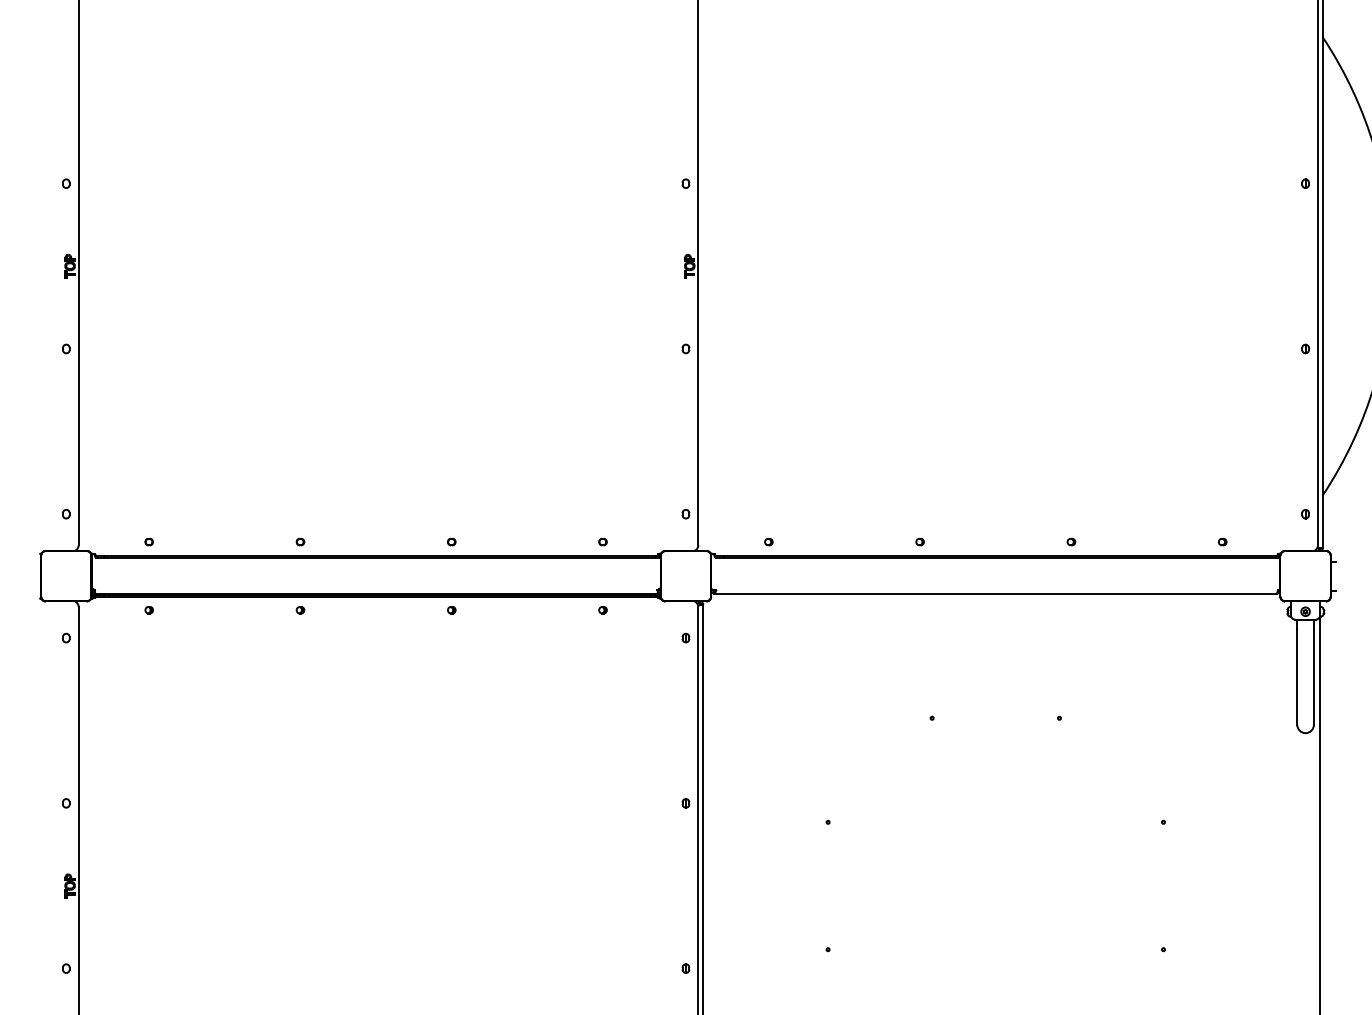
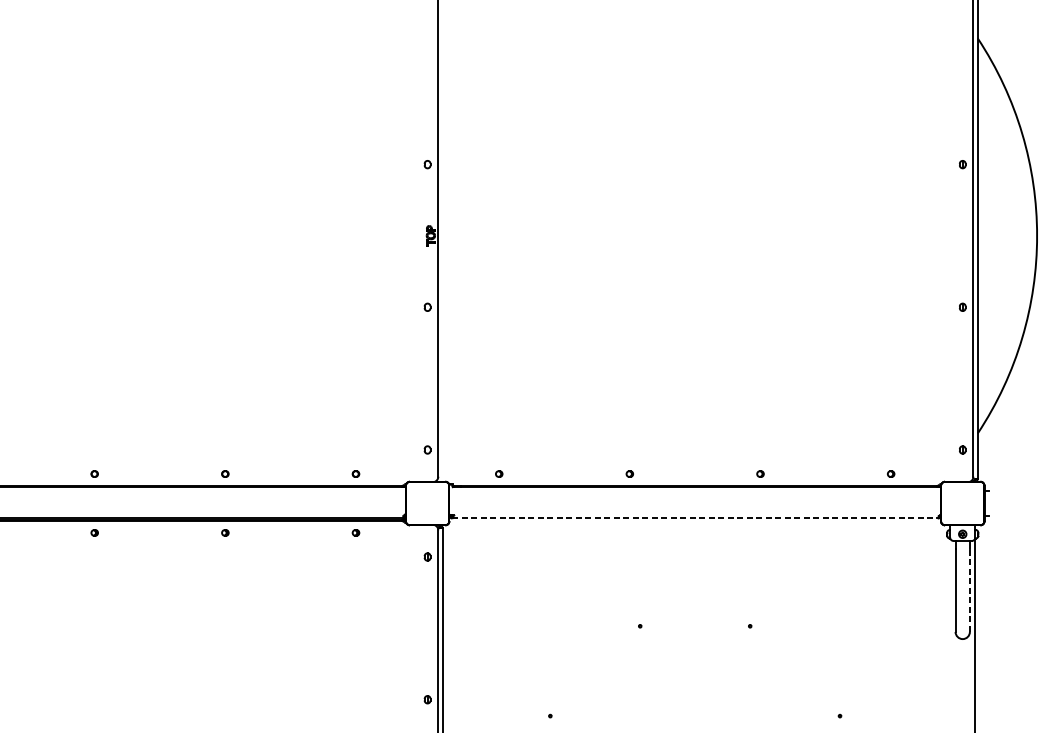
line: (995, 593) -> (694, 518), solid -> dashed
line: (1313, 676) -> (969, 590), solid -> dashed

